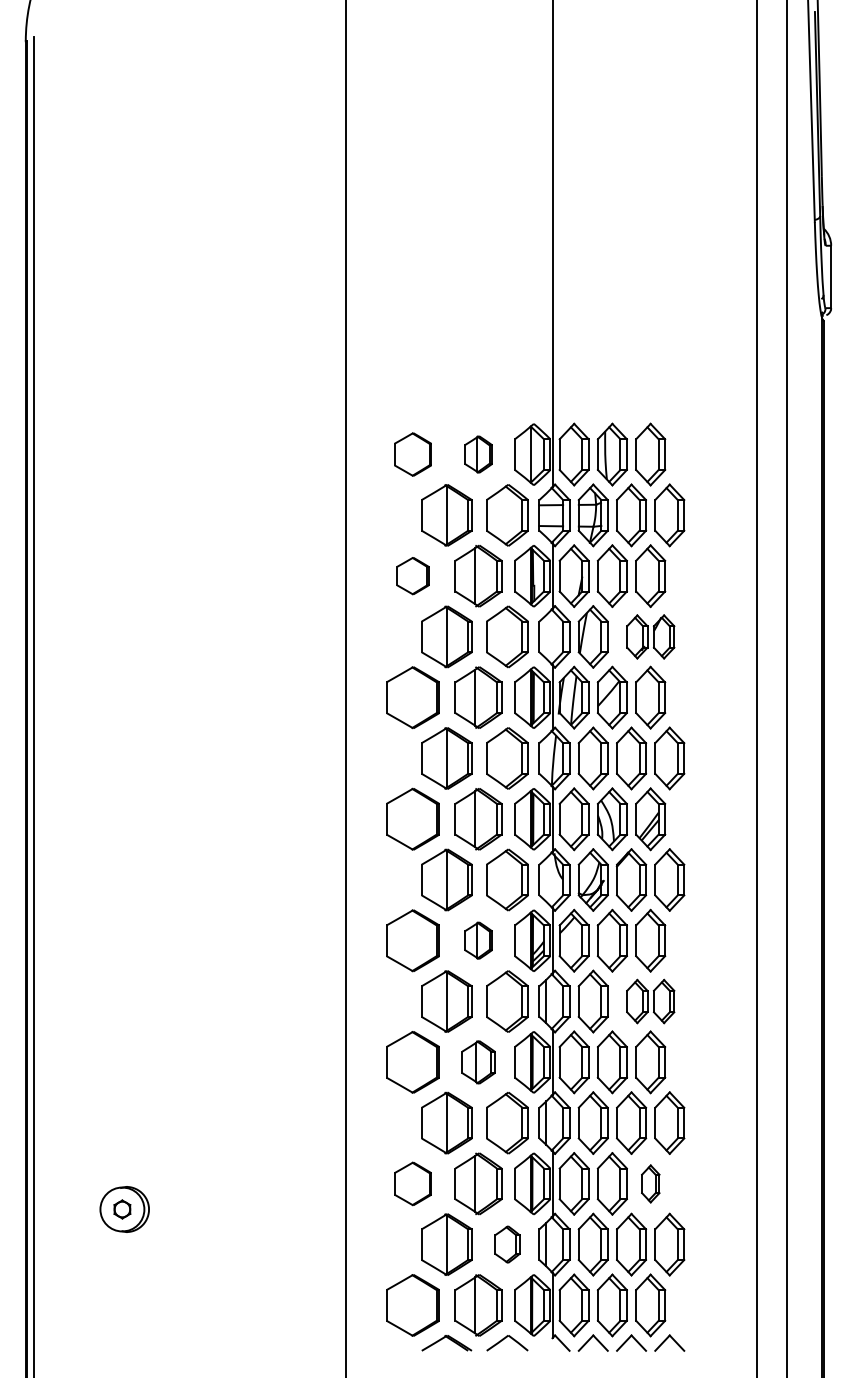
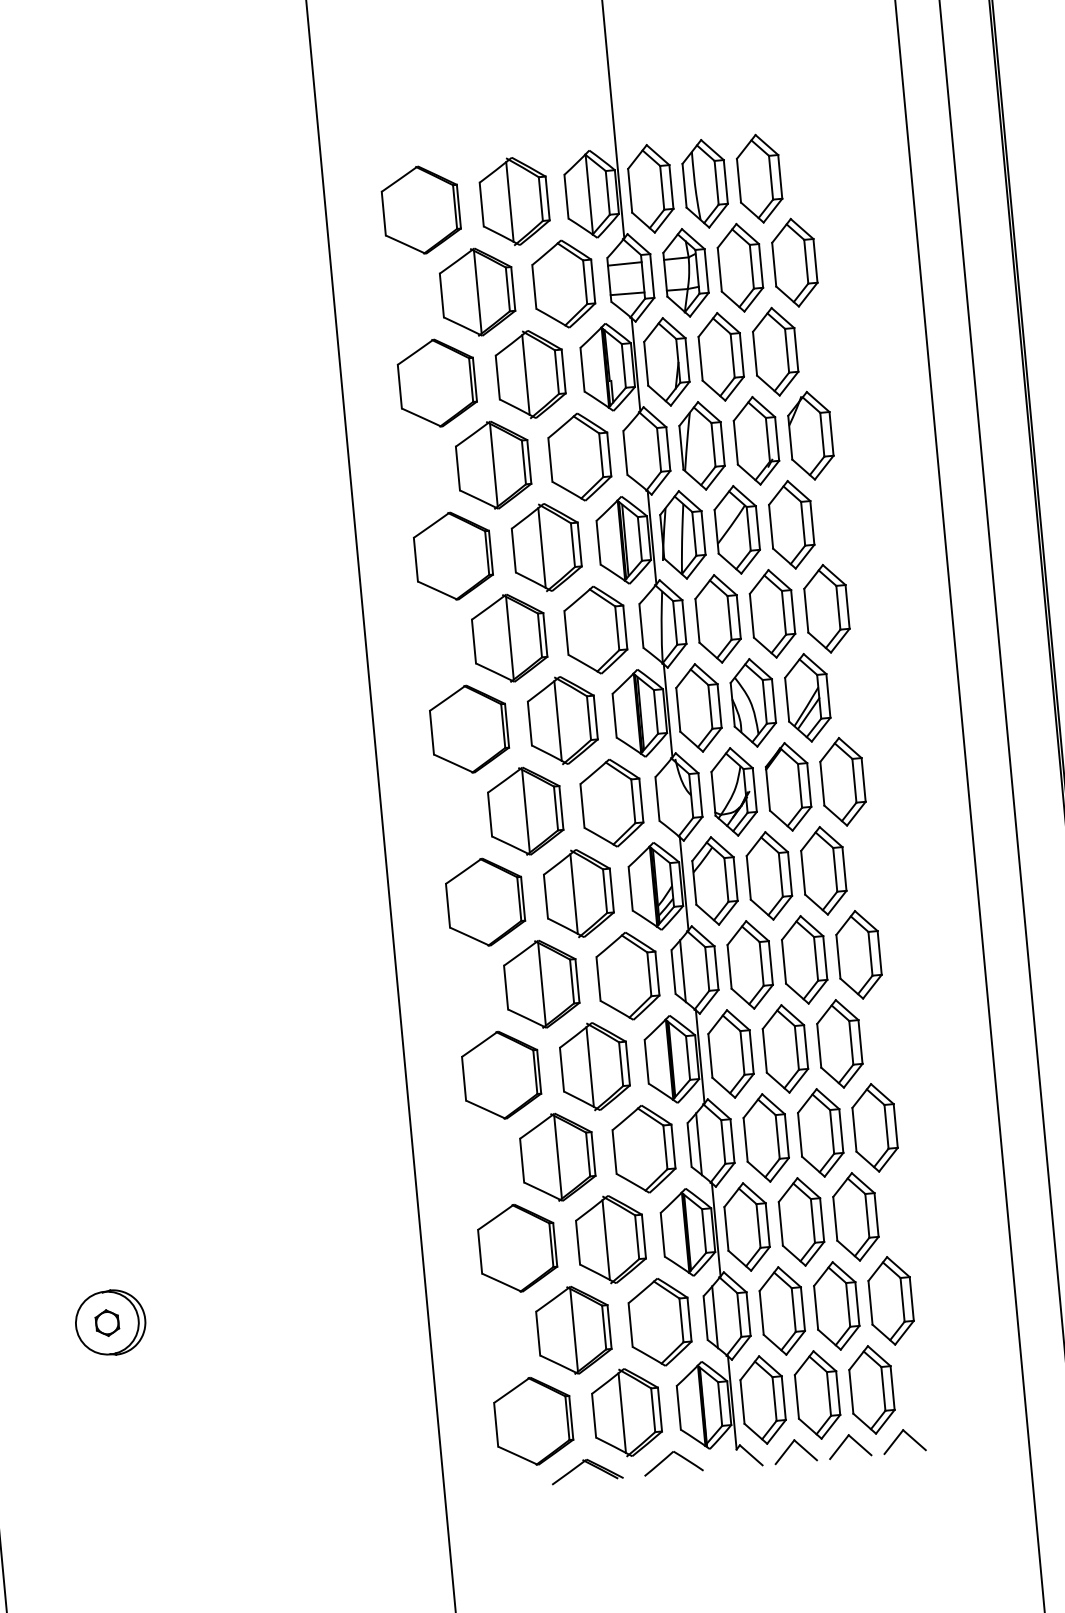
part: (412, 454) -> (420, 210), size x1.43
part: (478, 454) -> (514, 201), size x1.67
part: (412, 575) -> (436, 382), size x1.67
part: (650, 636) -> (783, 437), size x1.43
part: (478, 940) -> (578, 893), size x1.67
part: (650, 1001) -> (831, 957), size x1.43
part: (478, 1062) -> (594, 1066), size x1.43
part: (412, 1183) -> (516, 1247), size x1.43
part: (650, 1183) -> (855, 1216), size x1.67
part: (507, 1244) -> (660, 1322), size x1.67

